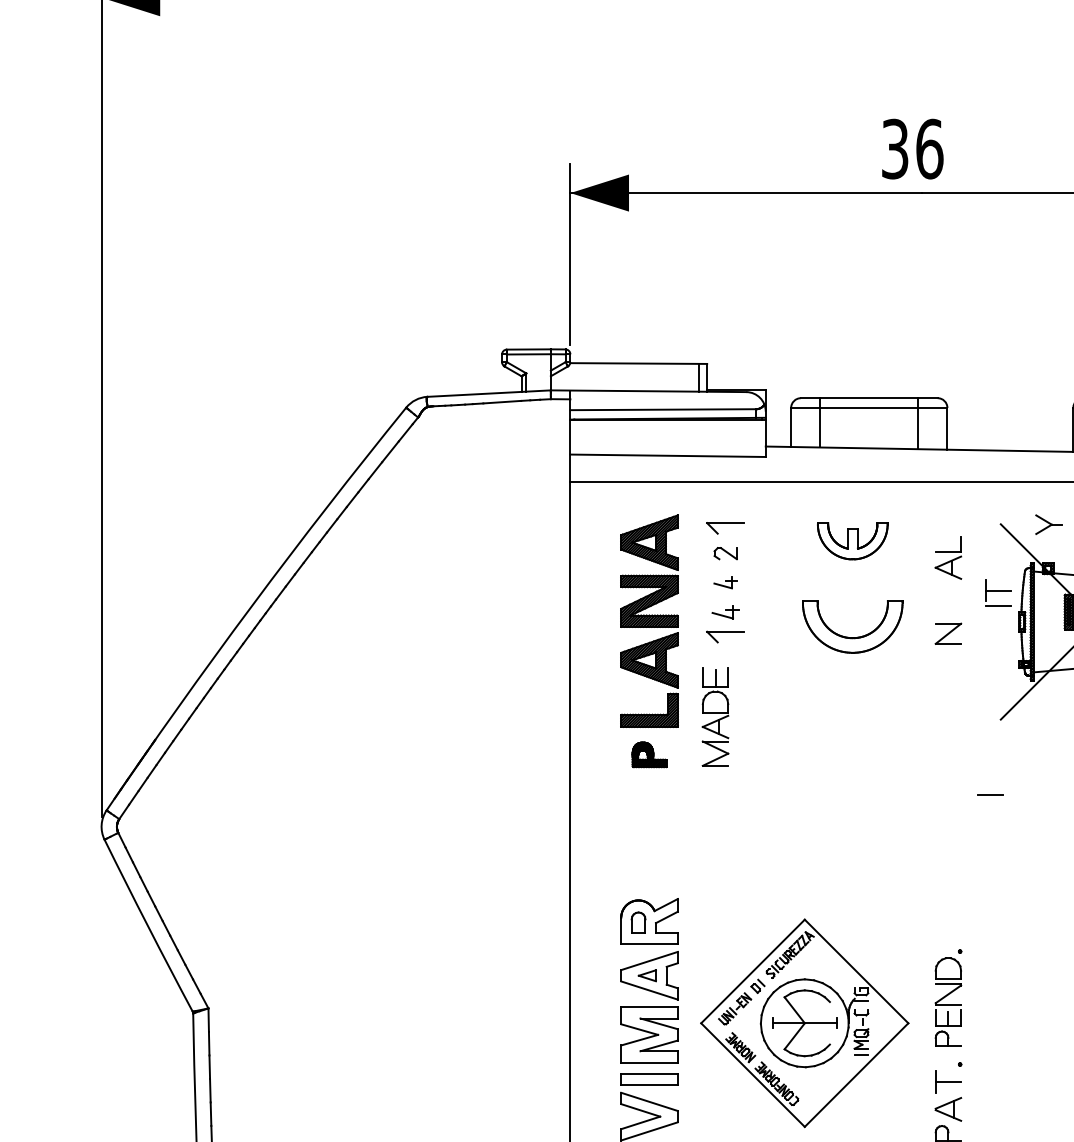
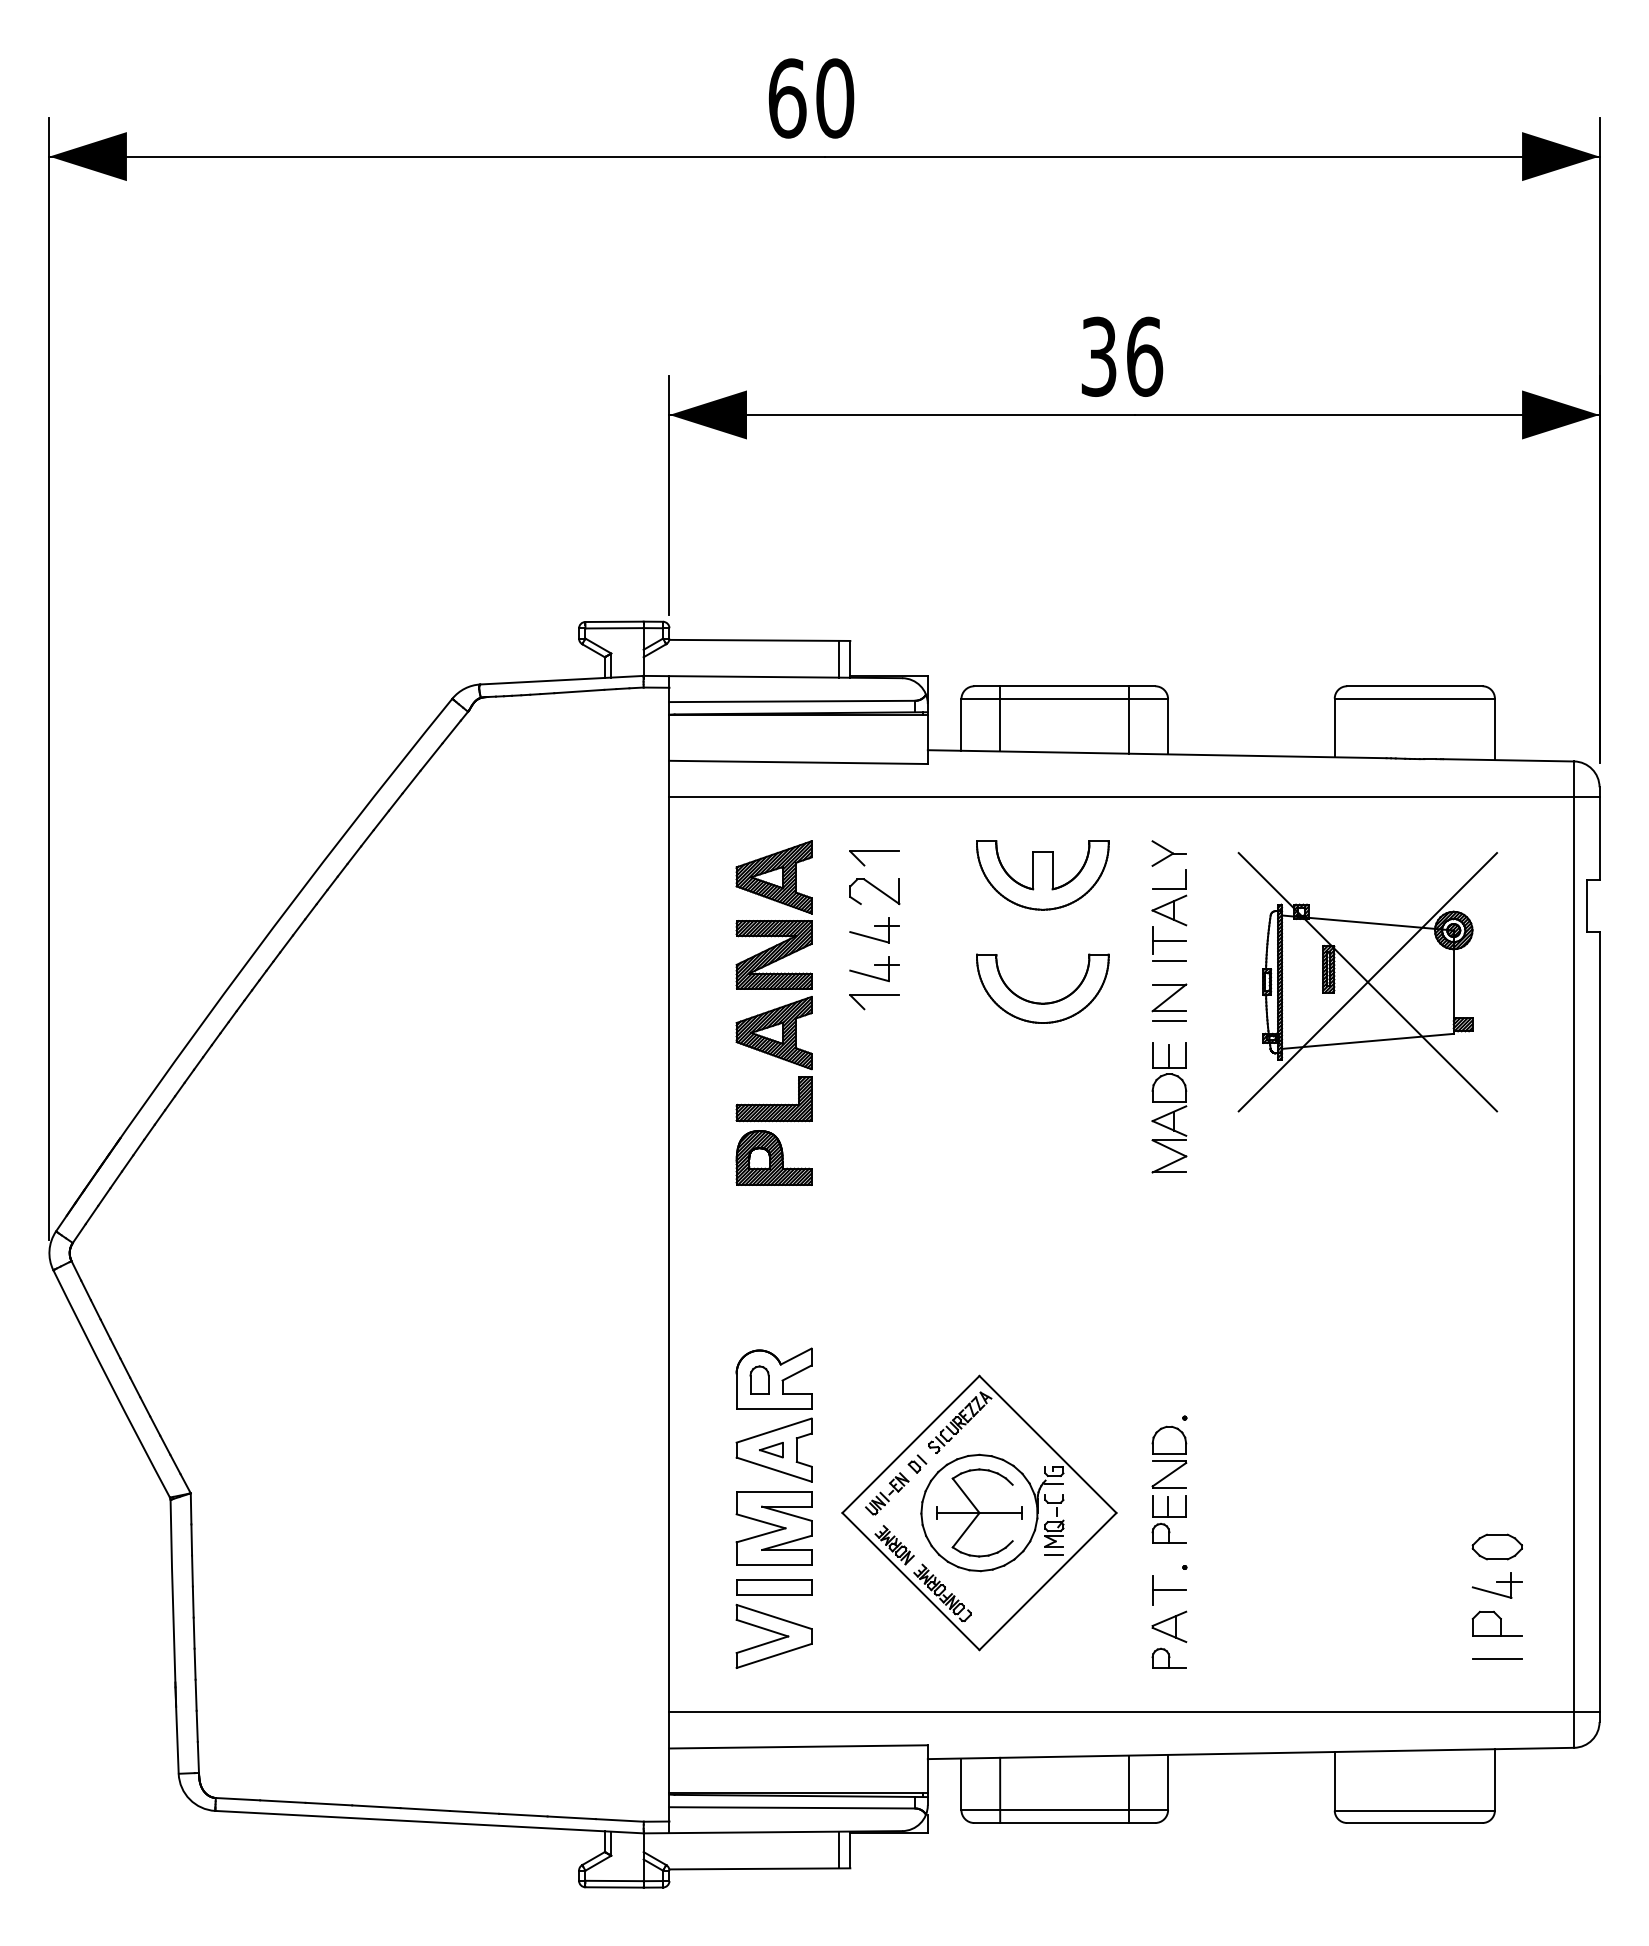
part: (1048, 524) -> (1168, 853), moved
part: (852, 541) -> (1042, 875), size x1.43
part: (725, 553) -> (874, 891), size x1.67
part: (725, 582) -> (874, 930), size x1.67
part: (998, 592) -> (1169, 943), moved
part: (725, 612) -> (874, 969), size x1.43
part: (715, 716) -> (1169, 1107), moved
part: (649, 754) -> (773, 1157), size x1.67
line: (990, 794) -> (1169, 1020), moved

